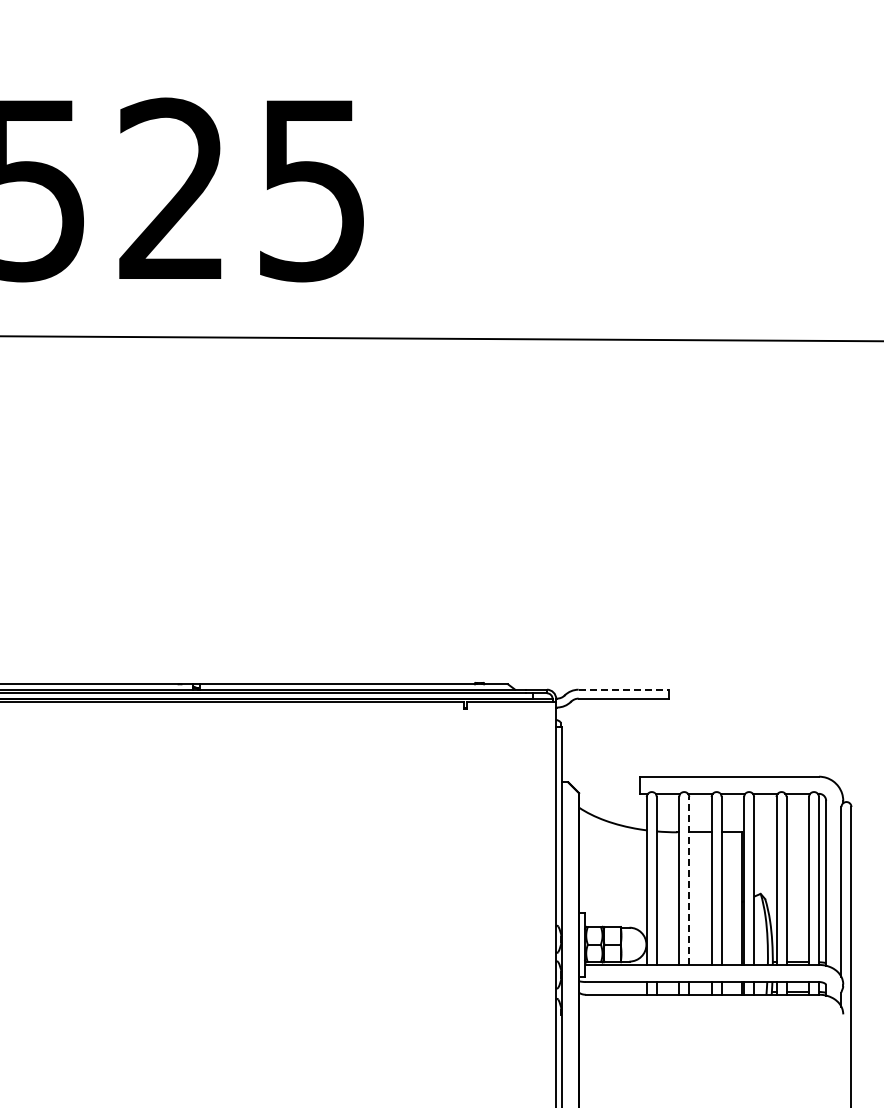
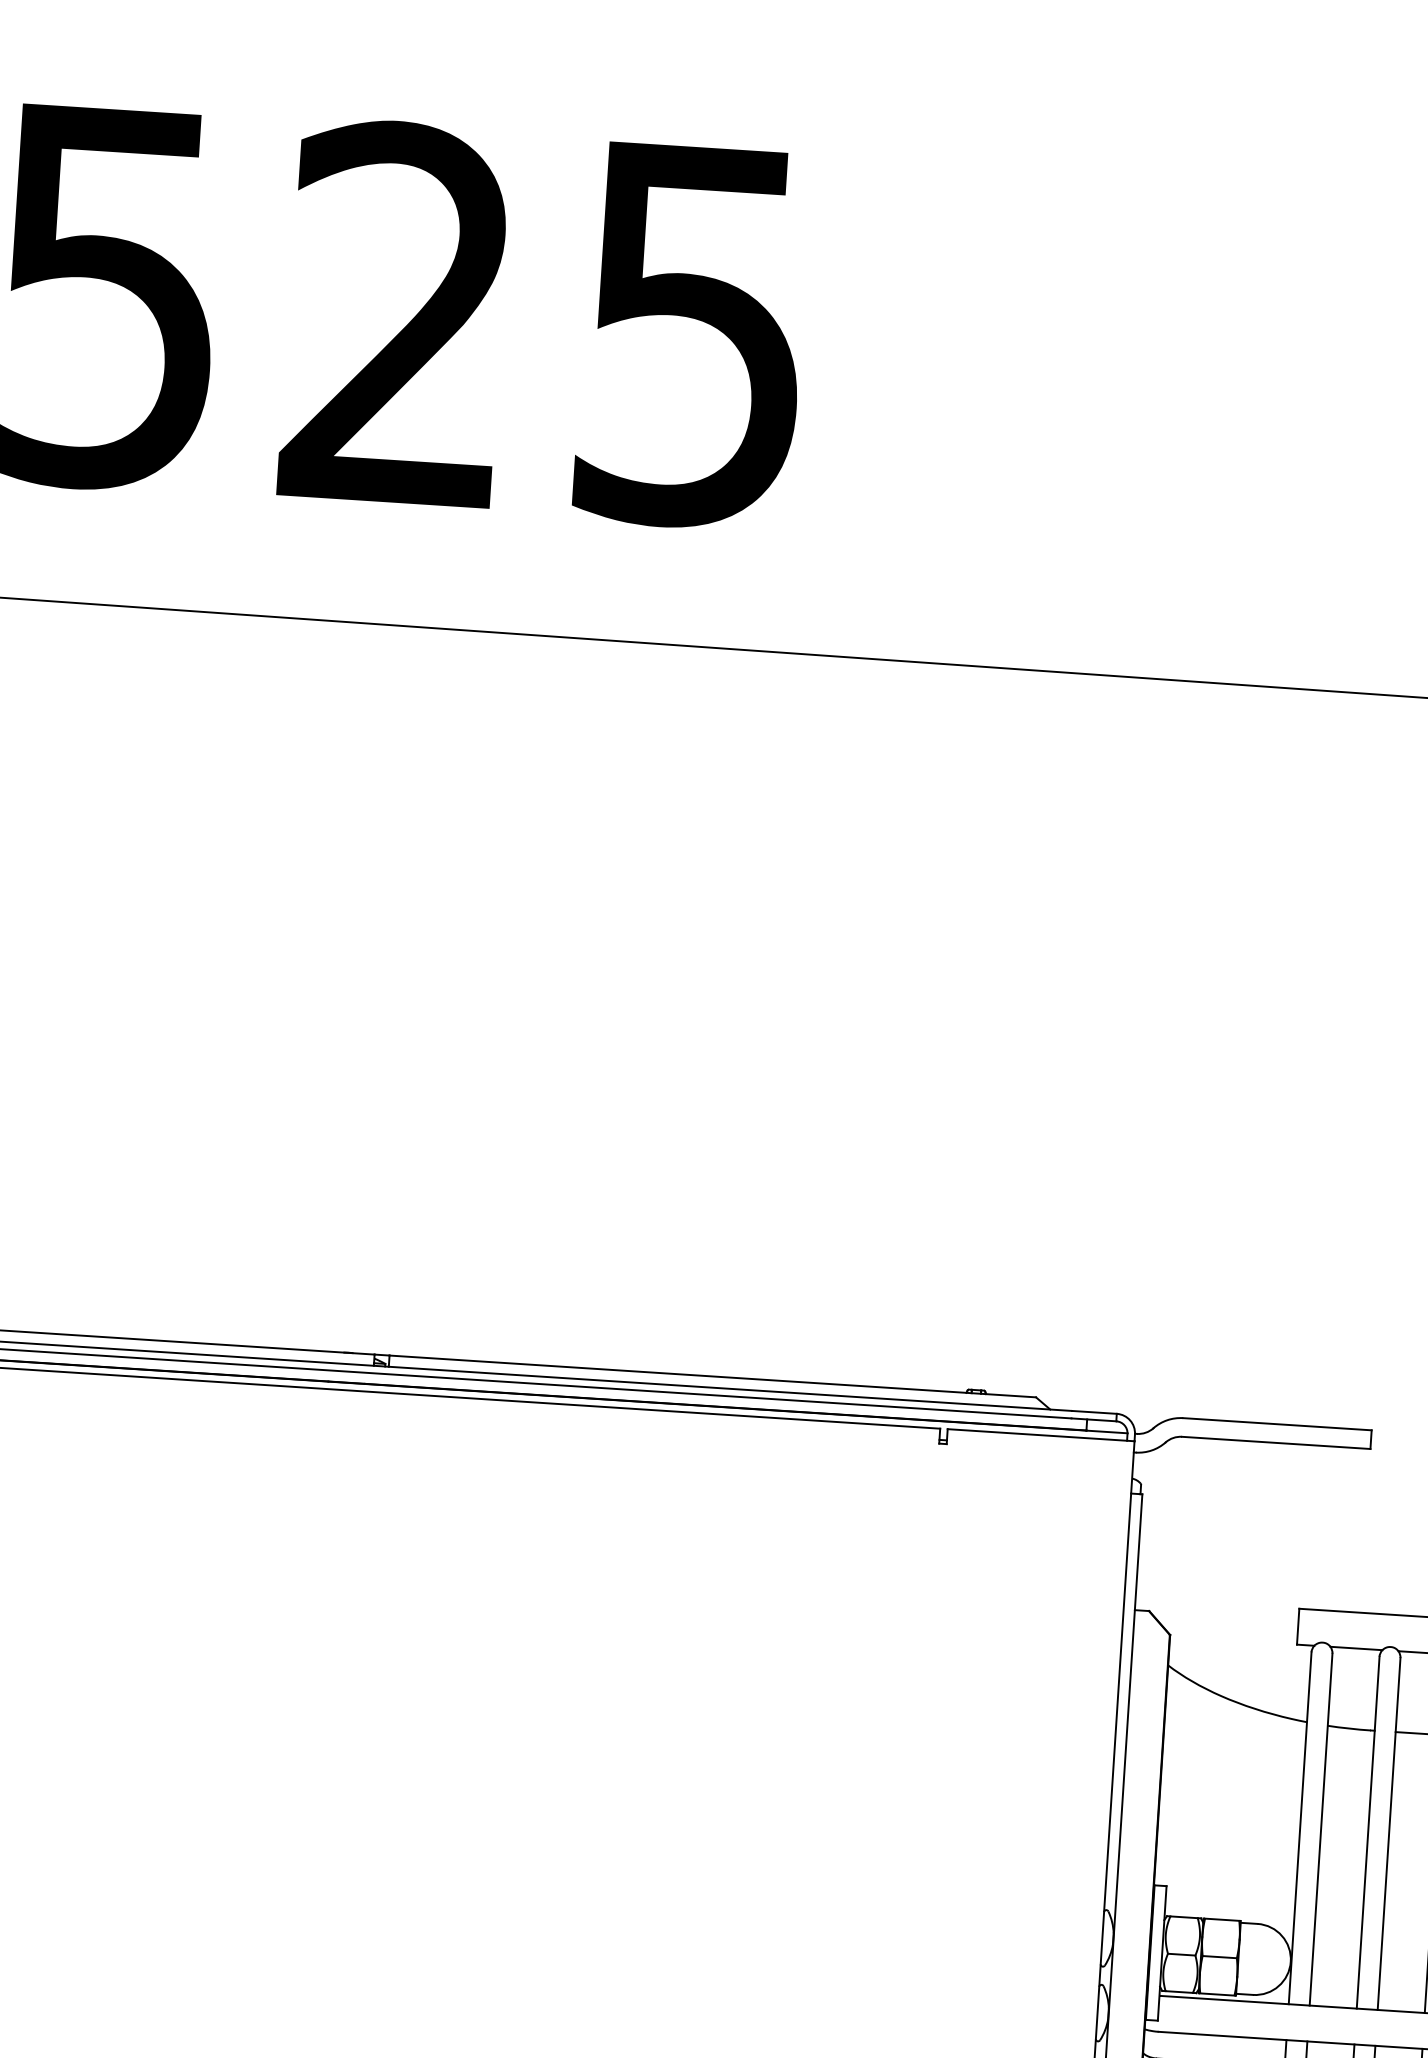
line: (623, 689) -> (1277, 1423), dashed -> solid
line: (689, 880) -> (1389, 1833), dashed -> solid

